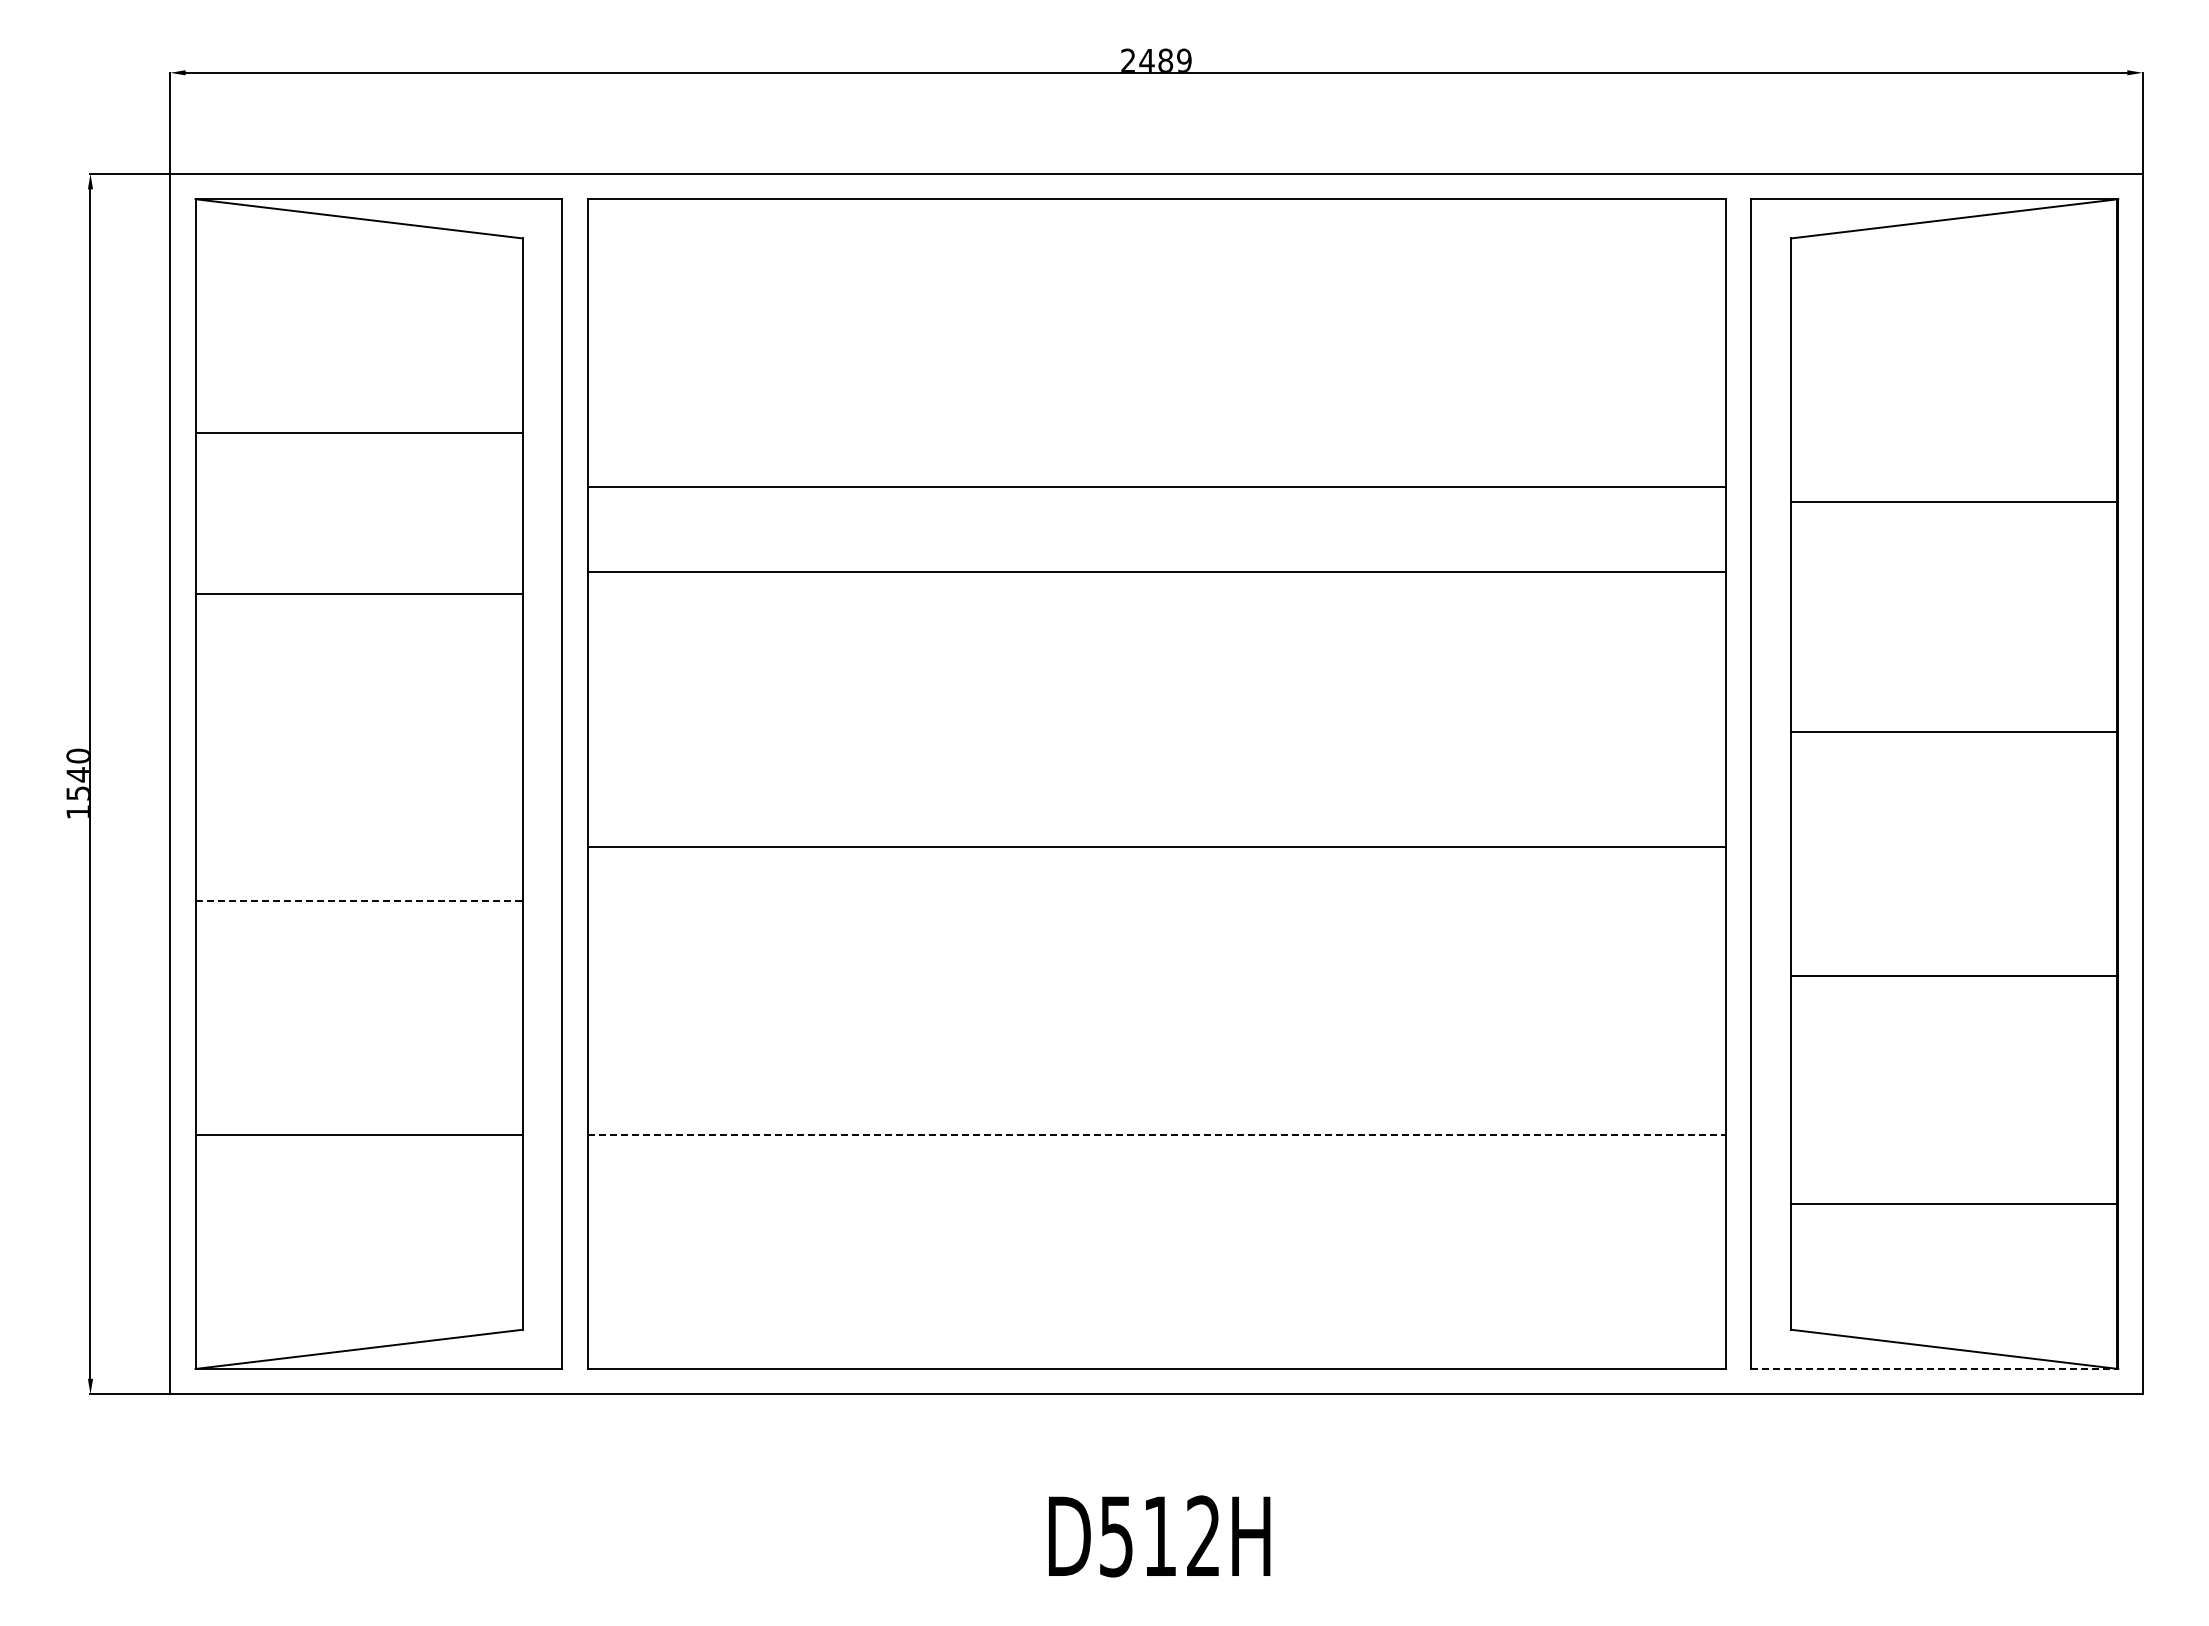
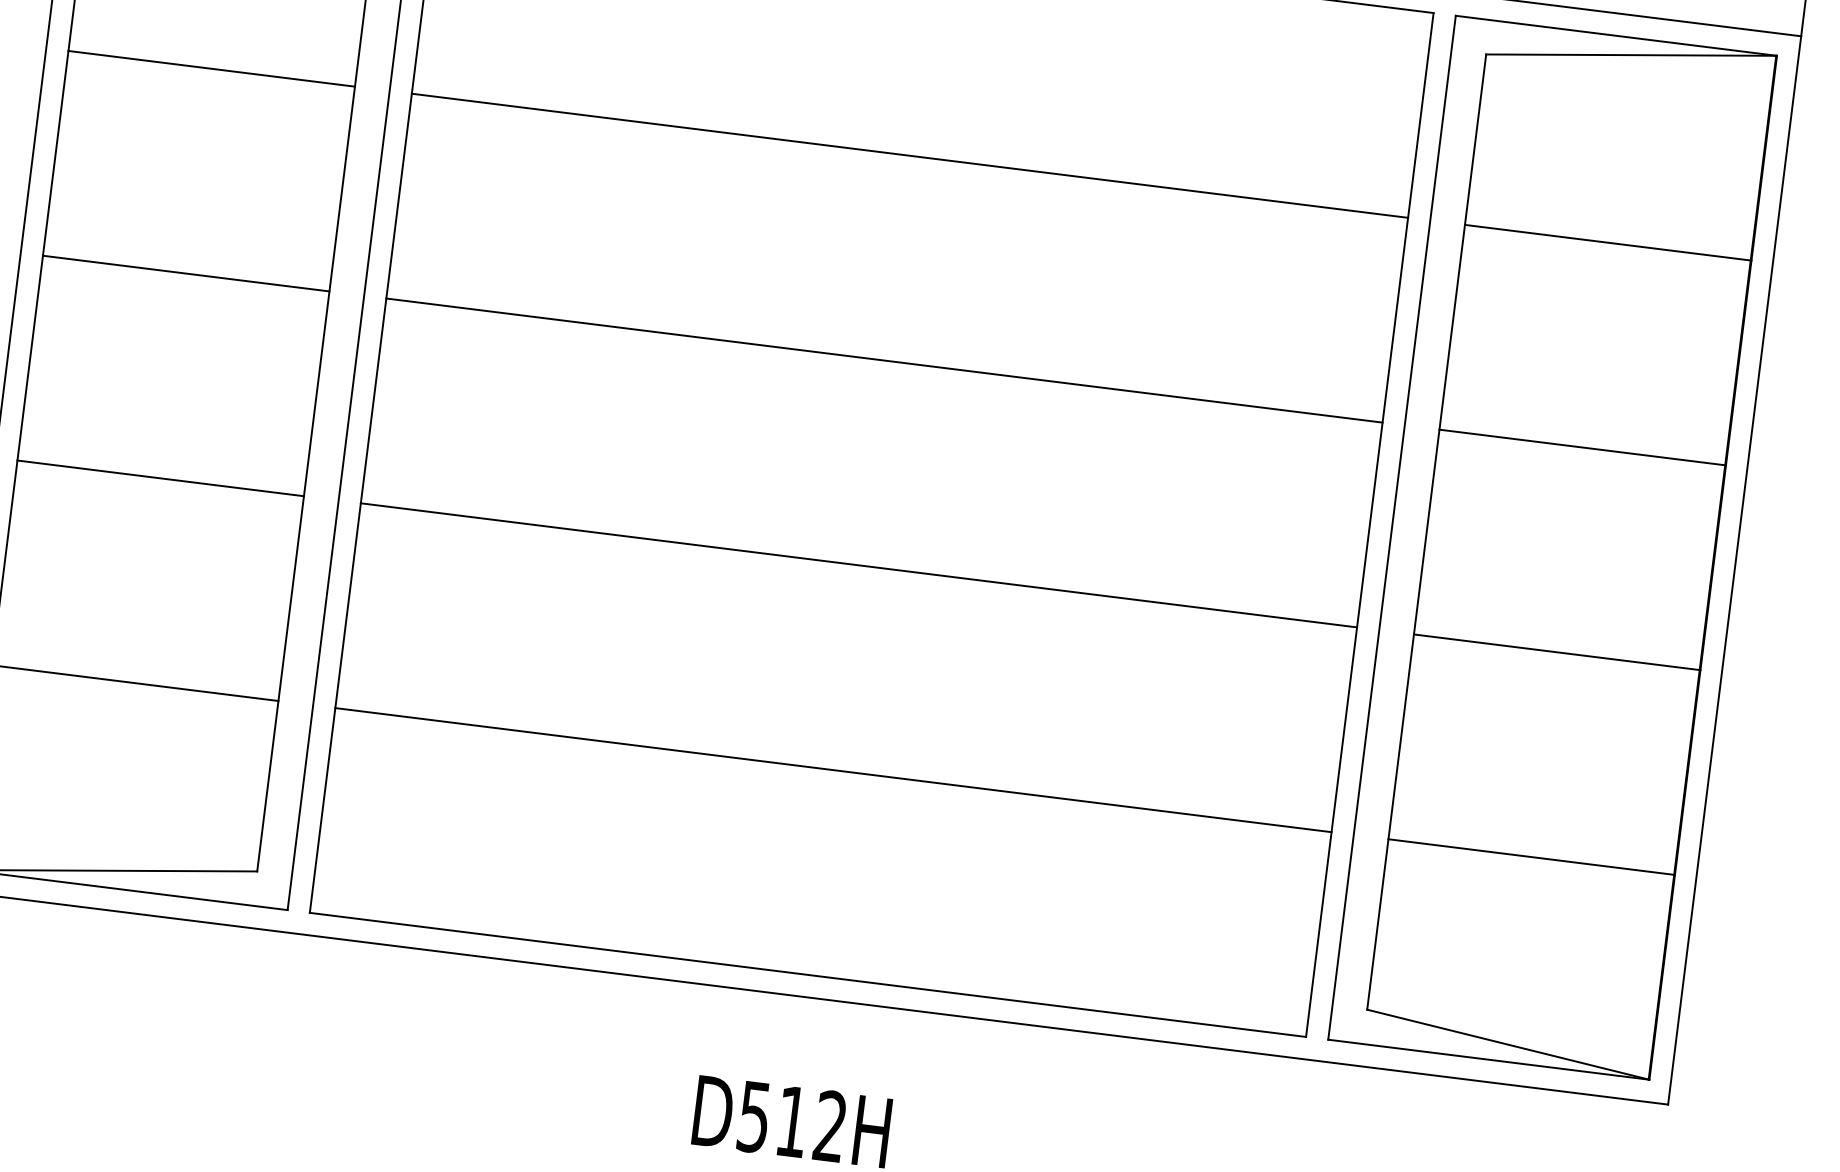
line: (1156, 487) -> (909, 156), moved
line: (1954, 502) -> (1608, 243), moved
line: (1156, 572) -> (884, 360), moved
line: (358, 594) -> (185, 273), moved
line: (1954, 732) -> (1582, 447), moved
line: (1156, 847) -> (858, 565), moved
line: (359, 901) -> (160, 478), dashed -> solid
line: (1954, 976) -> (1557, 652), moved
line: (1157, 1135) -> (833, 770), dashed -> solid
line: (1954, 1204) -> (1531, 857), moved
line: (1934, 1368) -> (1488, 1059), dashed -> solid

